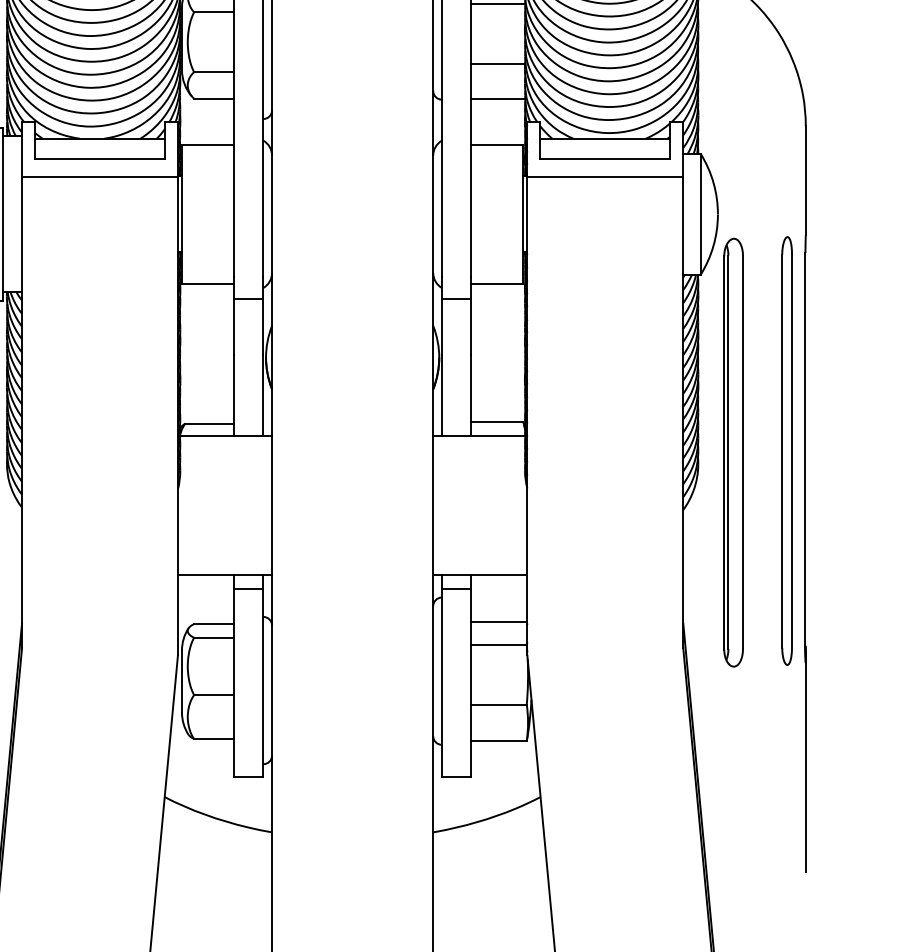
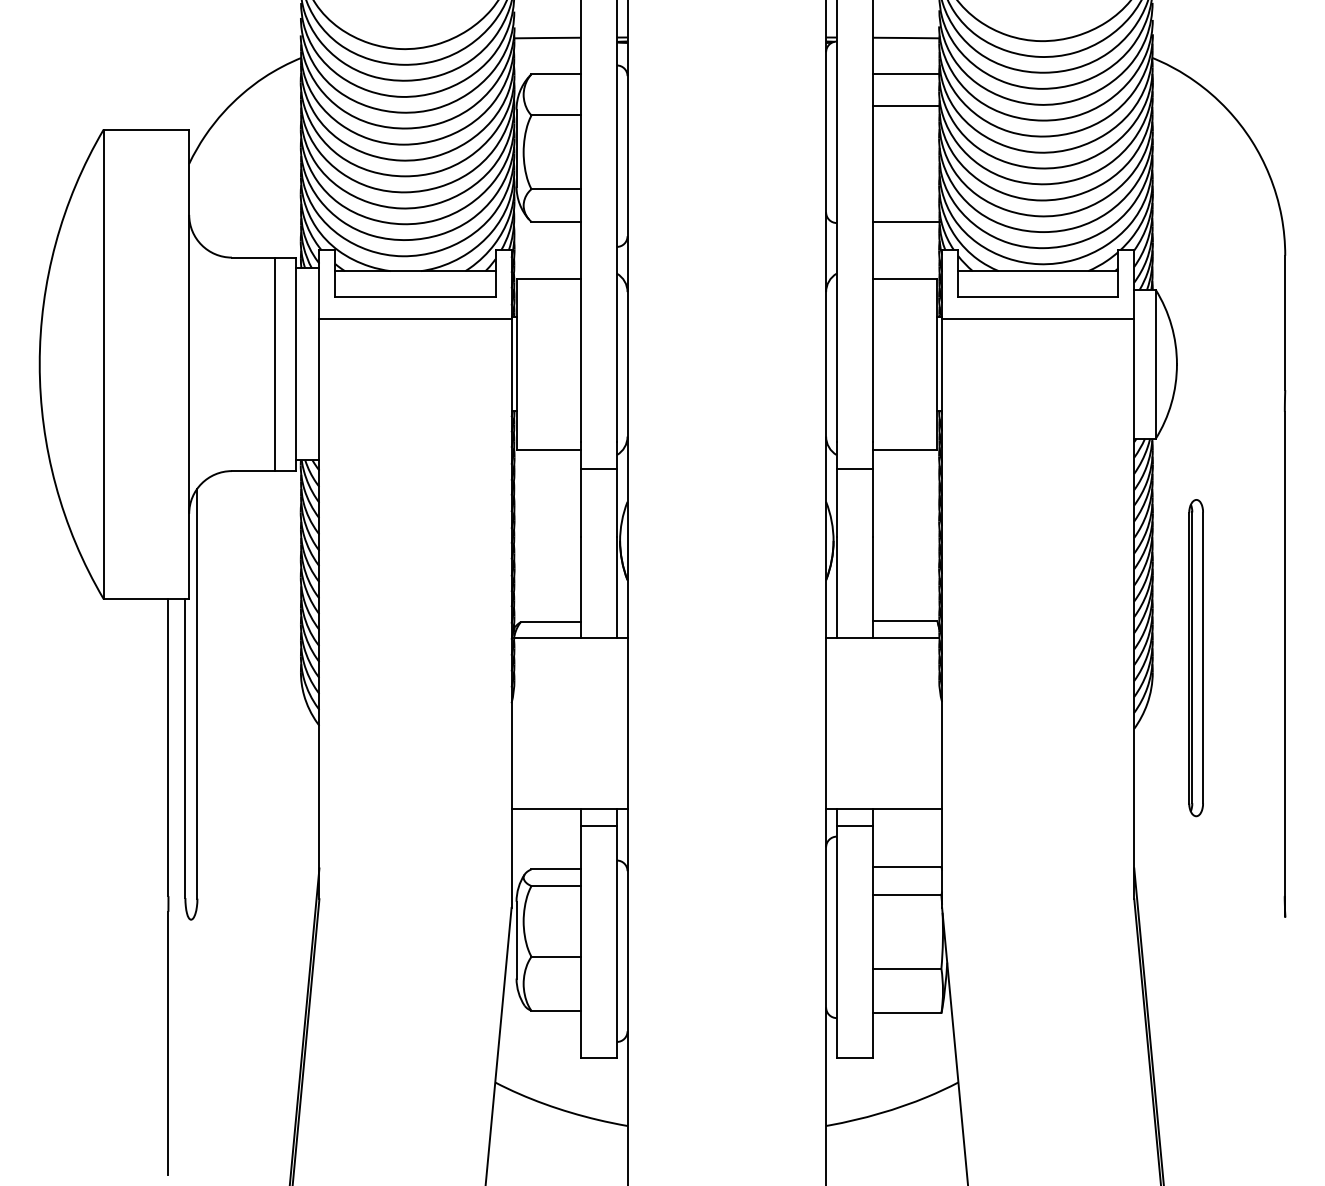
line: (498, 64) -> (906, 179), removed
part: (787, 450) -> (1262, 655), removed
part: (732, 452) -> (1195, 657), size x0.6
line: (806, 767) -> (1285, 1046), removed

